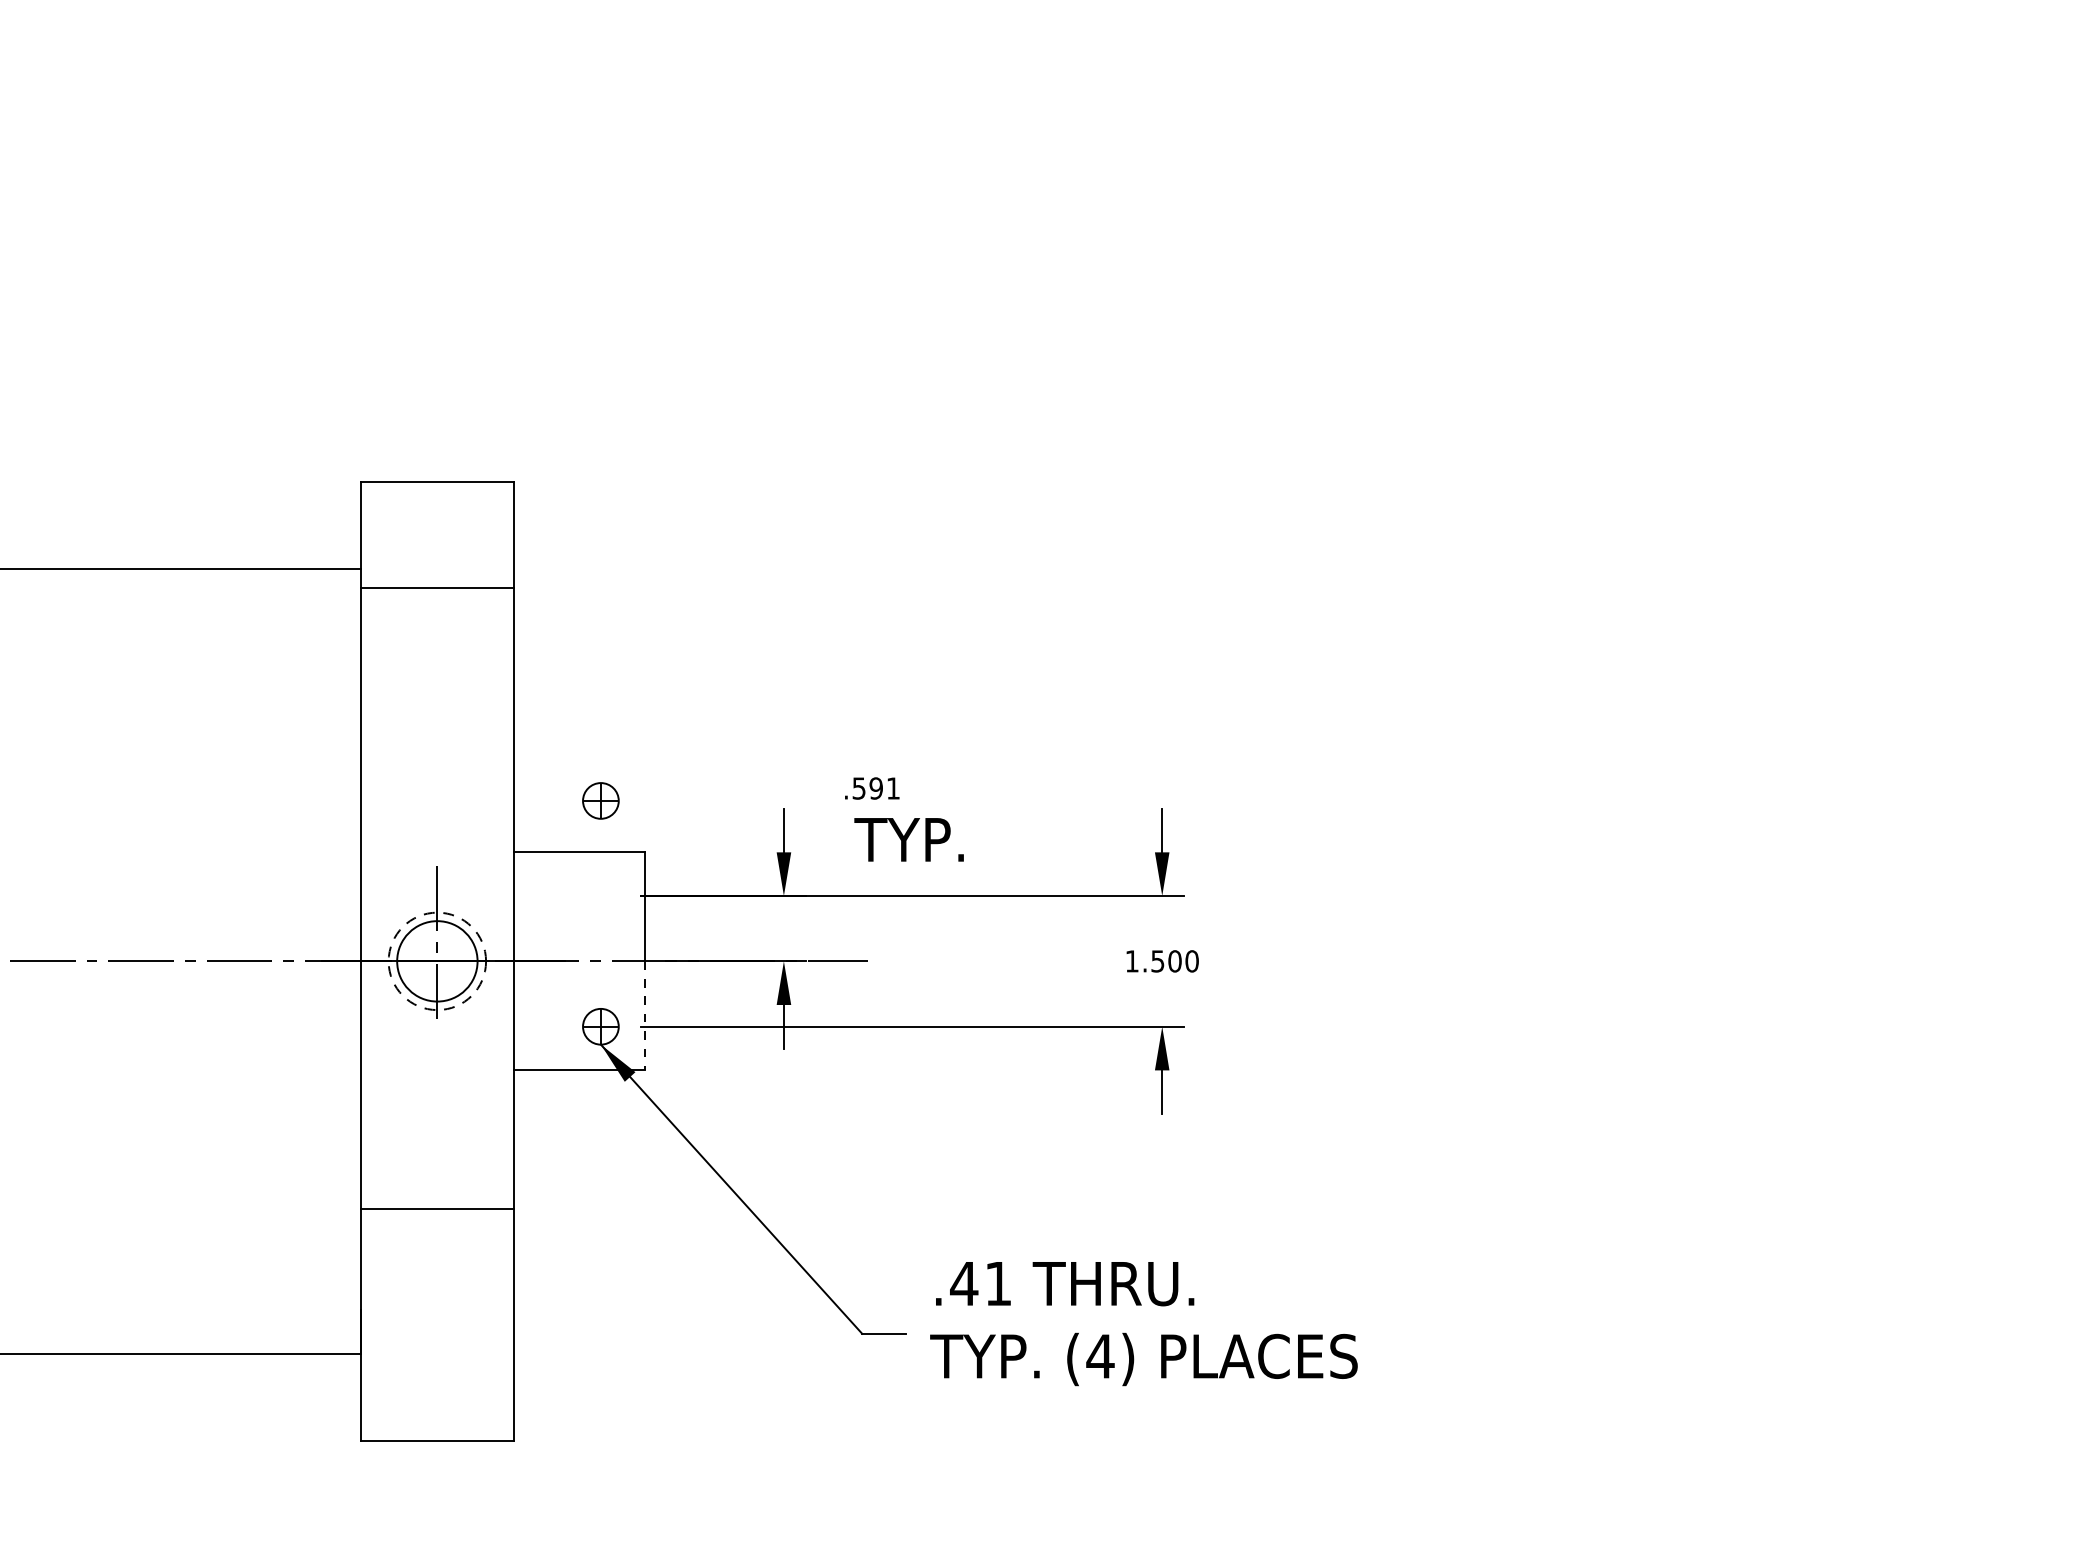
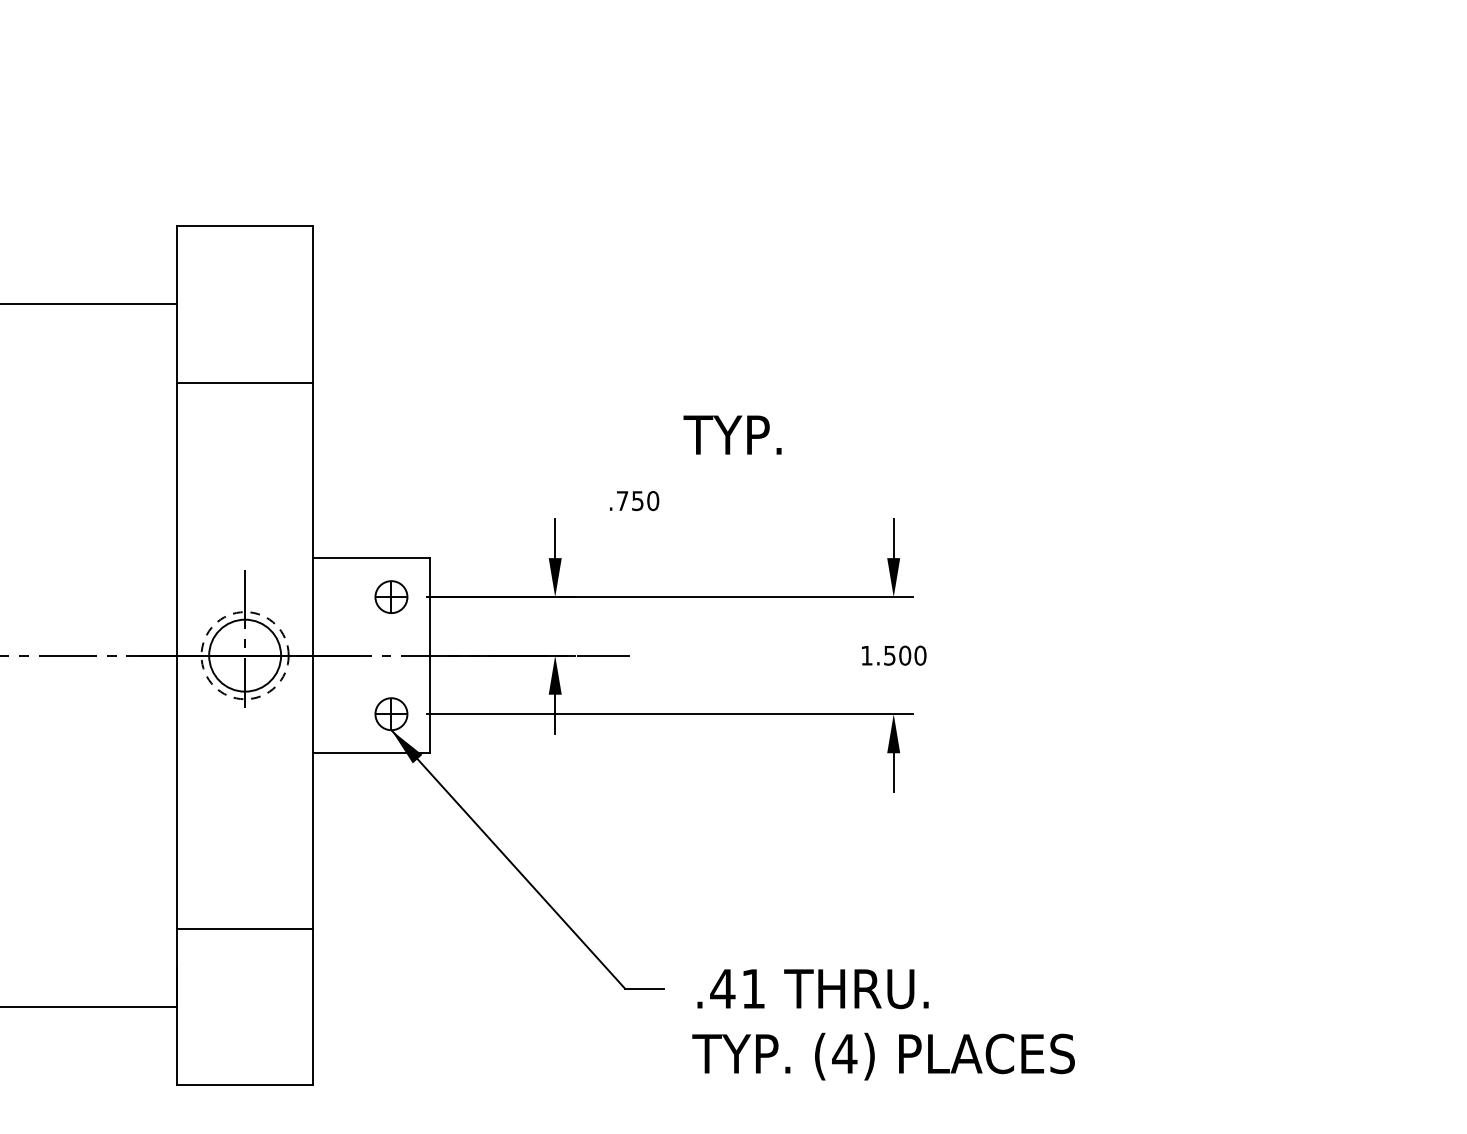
line: (437, 588) -> (245, 382), moved
text: (876, 788) -> (638, 500), .591 -> .750
part: (600, 800) -> (391, 596), moved
text: (908, 839) -> (732, 434), moved
line: (644, 1015) -> (430, 704), dashed -> solid
line: (437, 1208) -> (245, 928), moved
text: (1143, 1324) -> (883, 1025), moved

